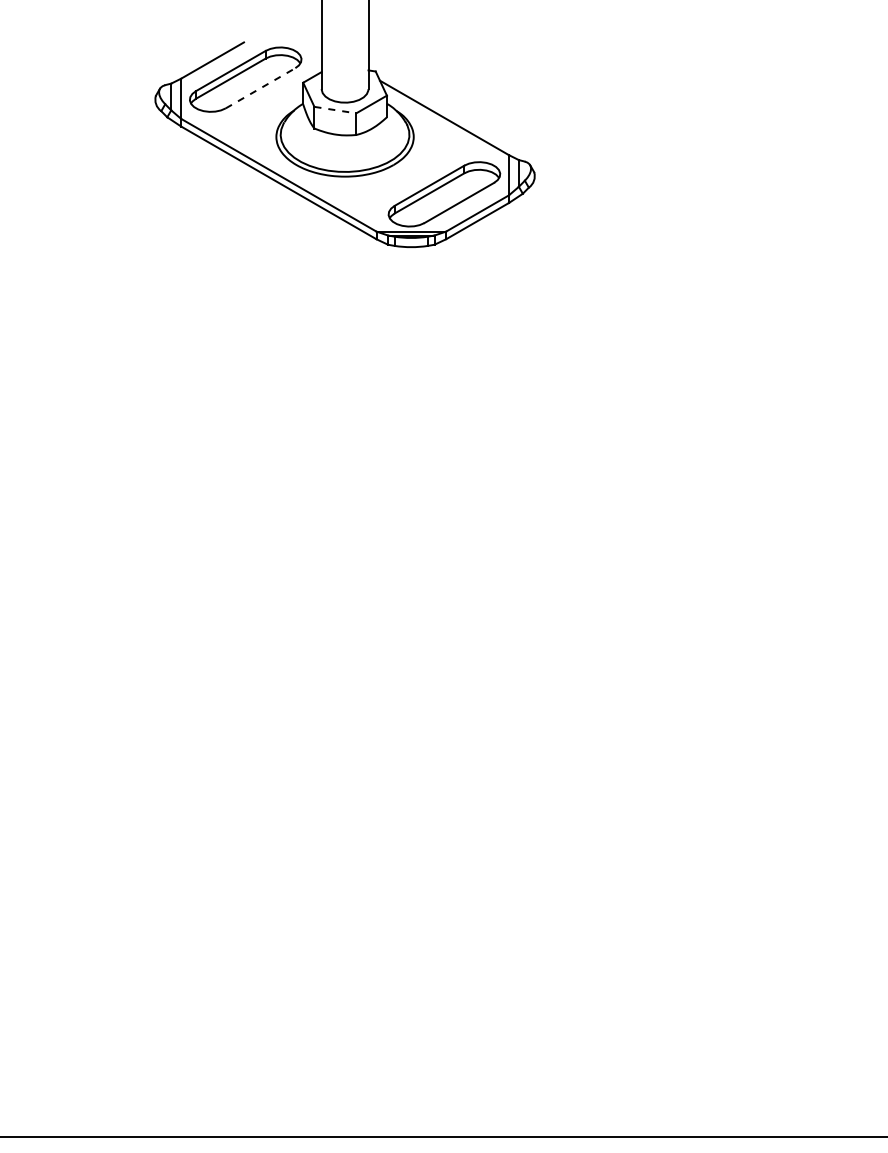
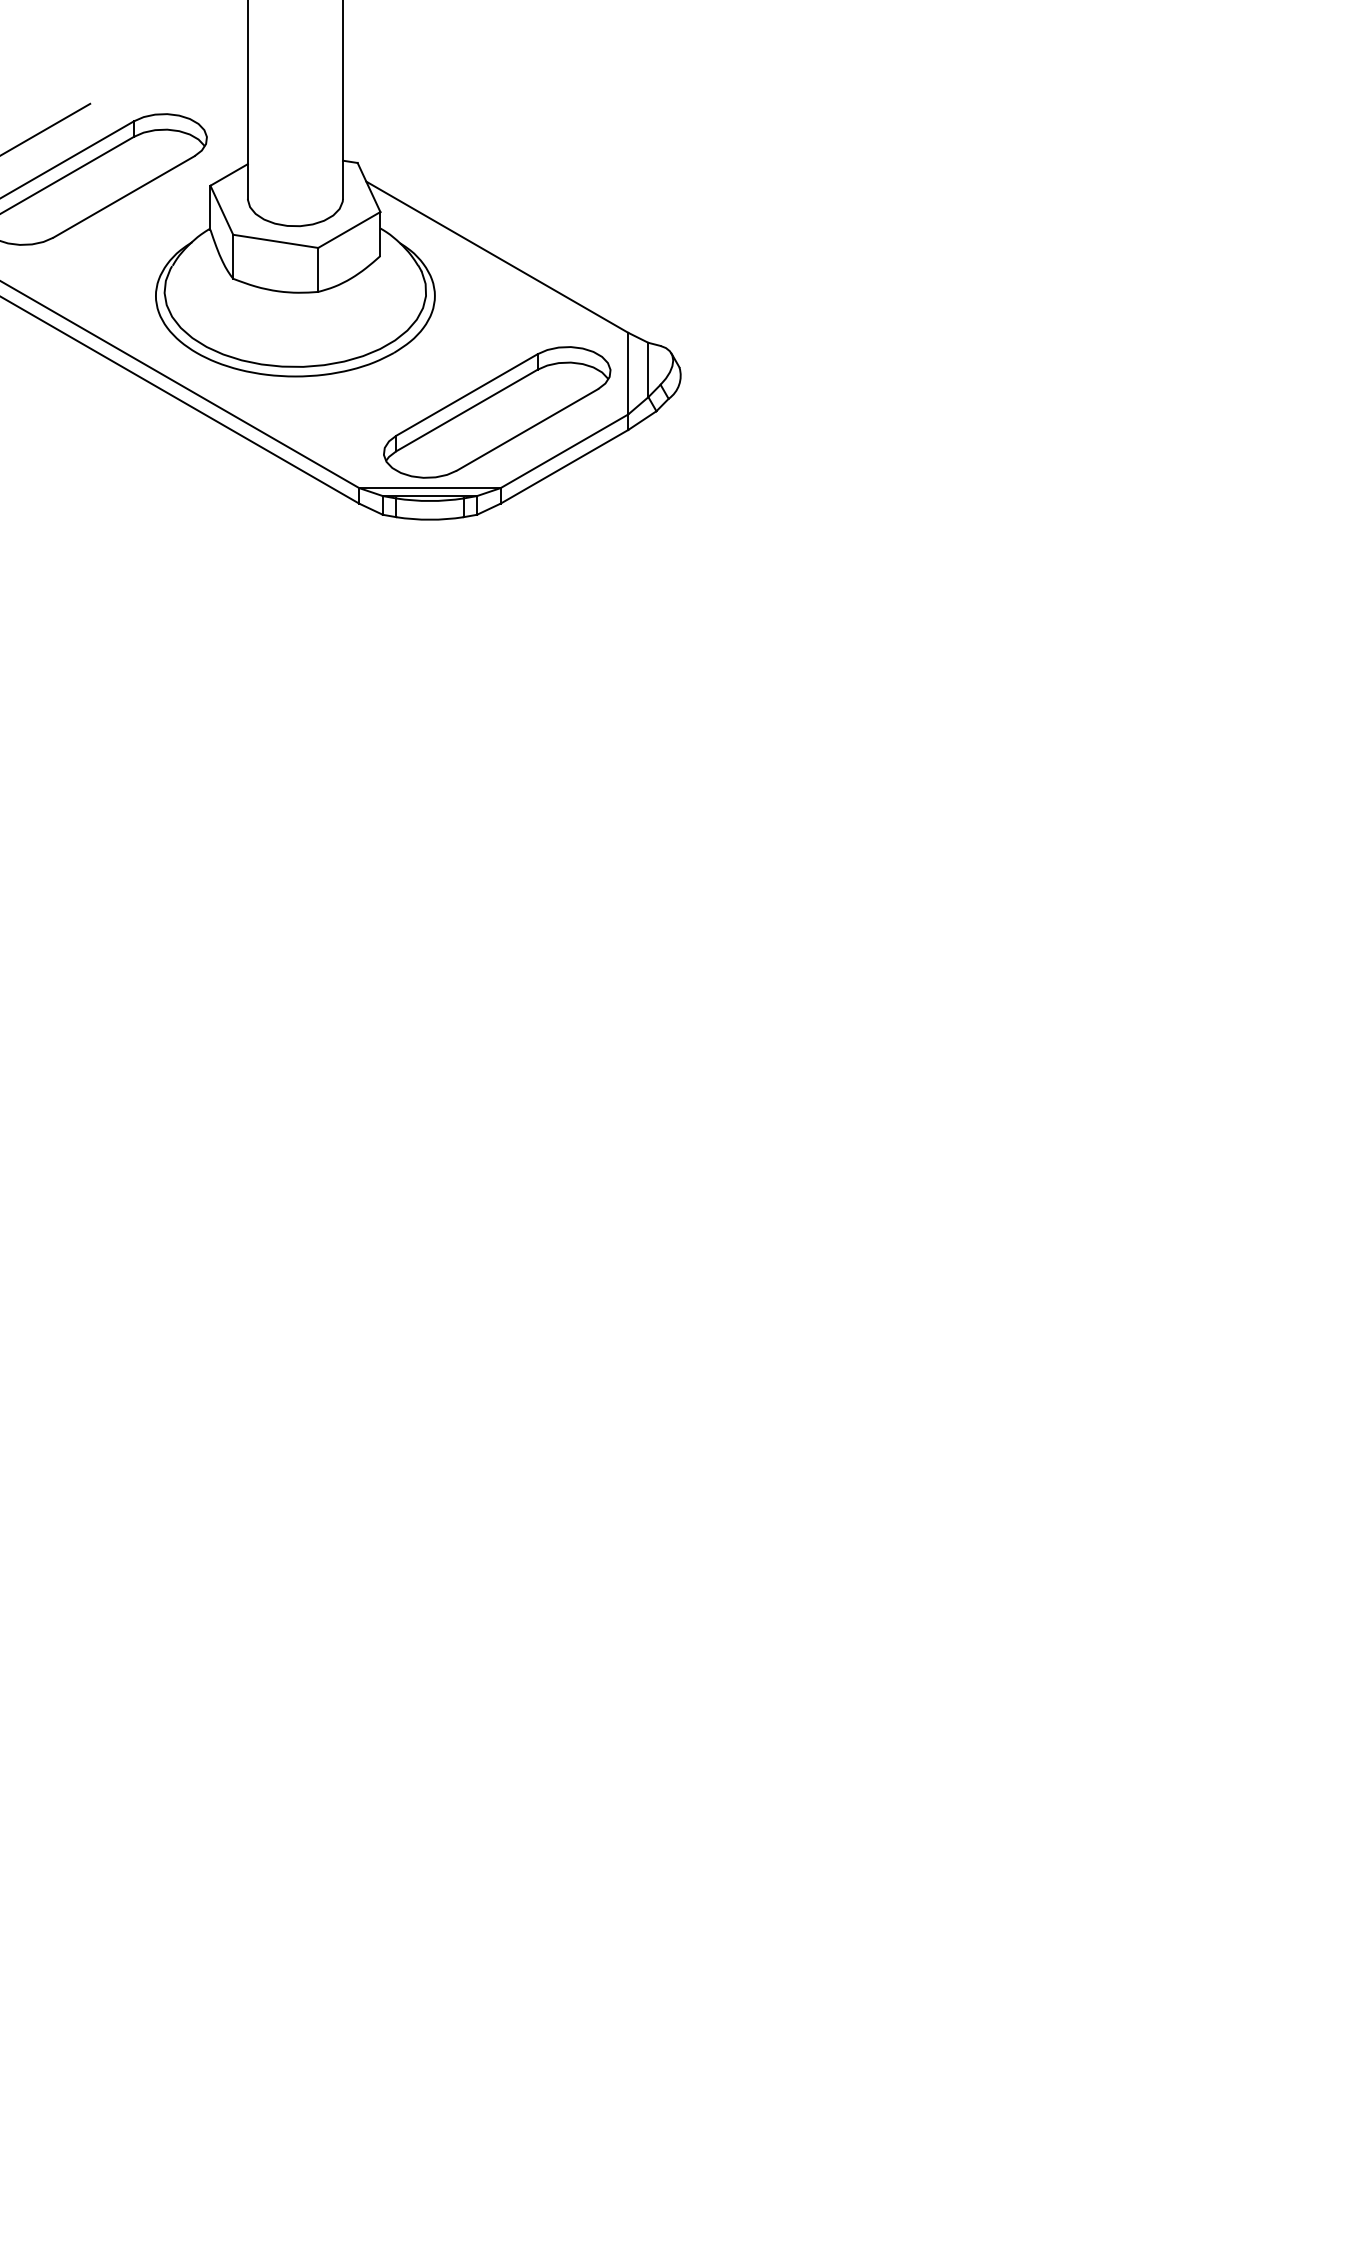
line: (261, 88) -> (125, 197), dashed -> solid
line: (335, 110) -> (275, 242), dashed -> solid

